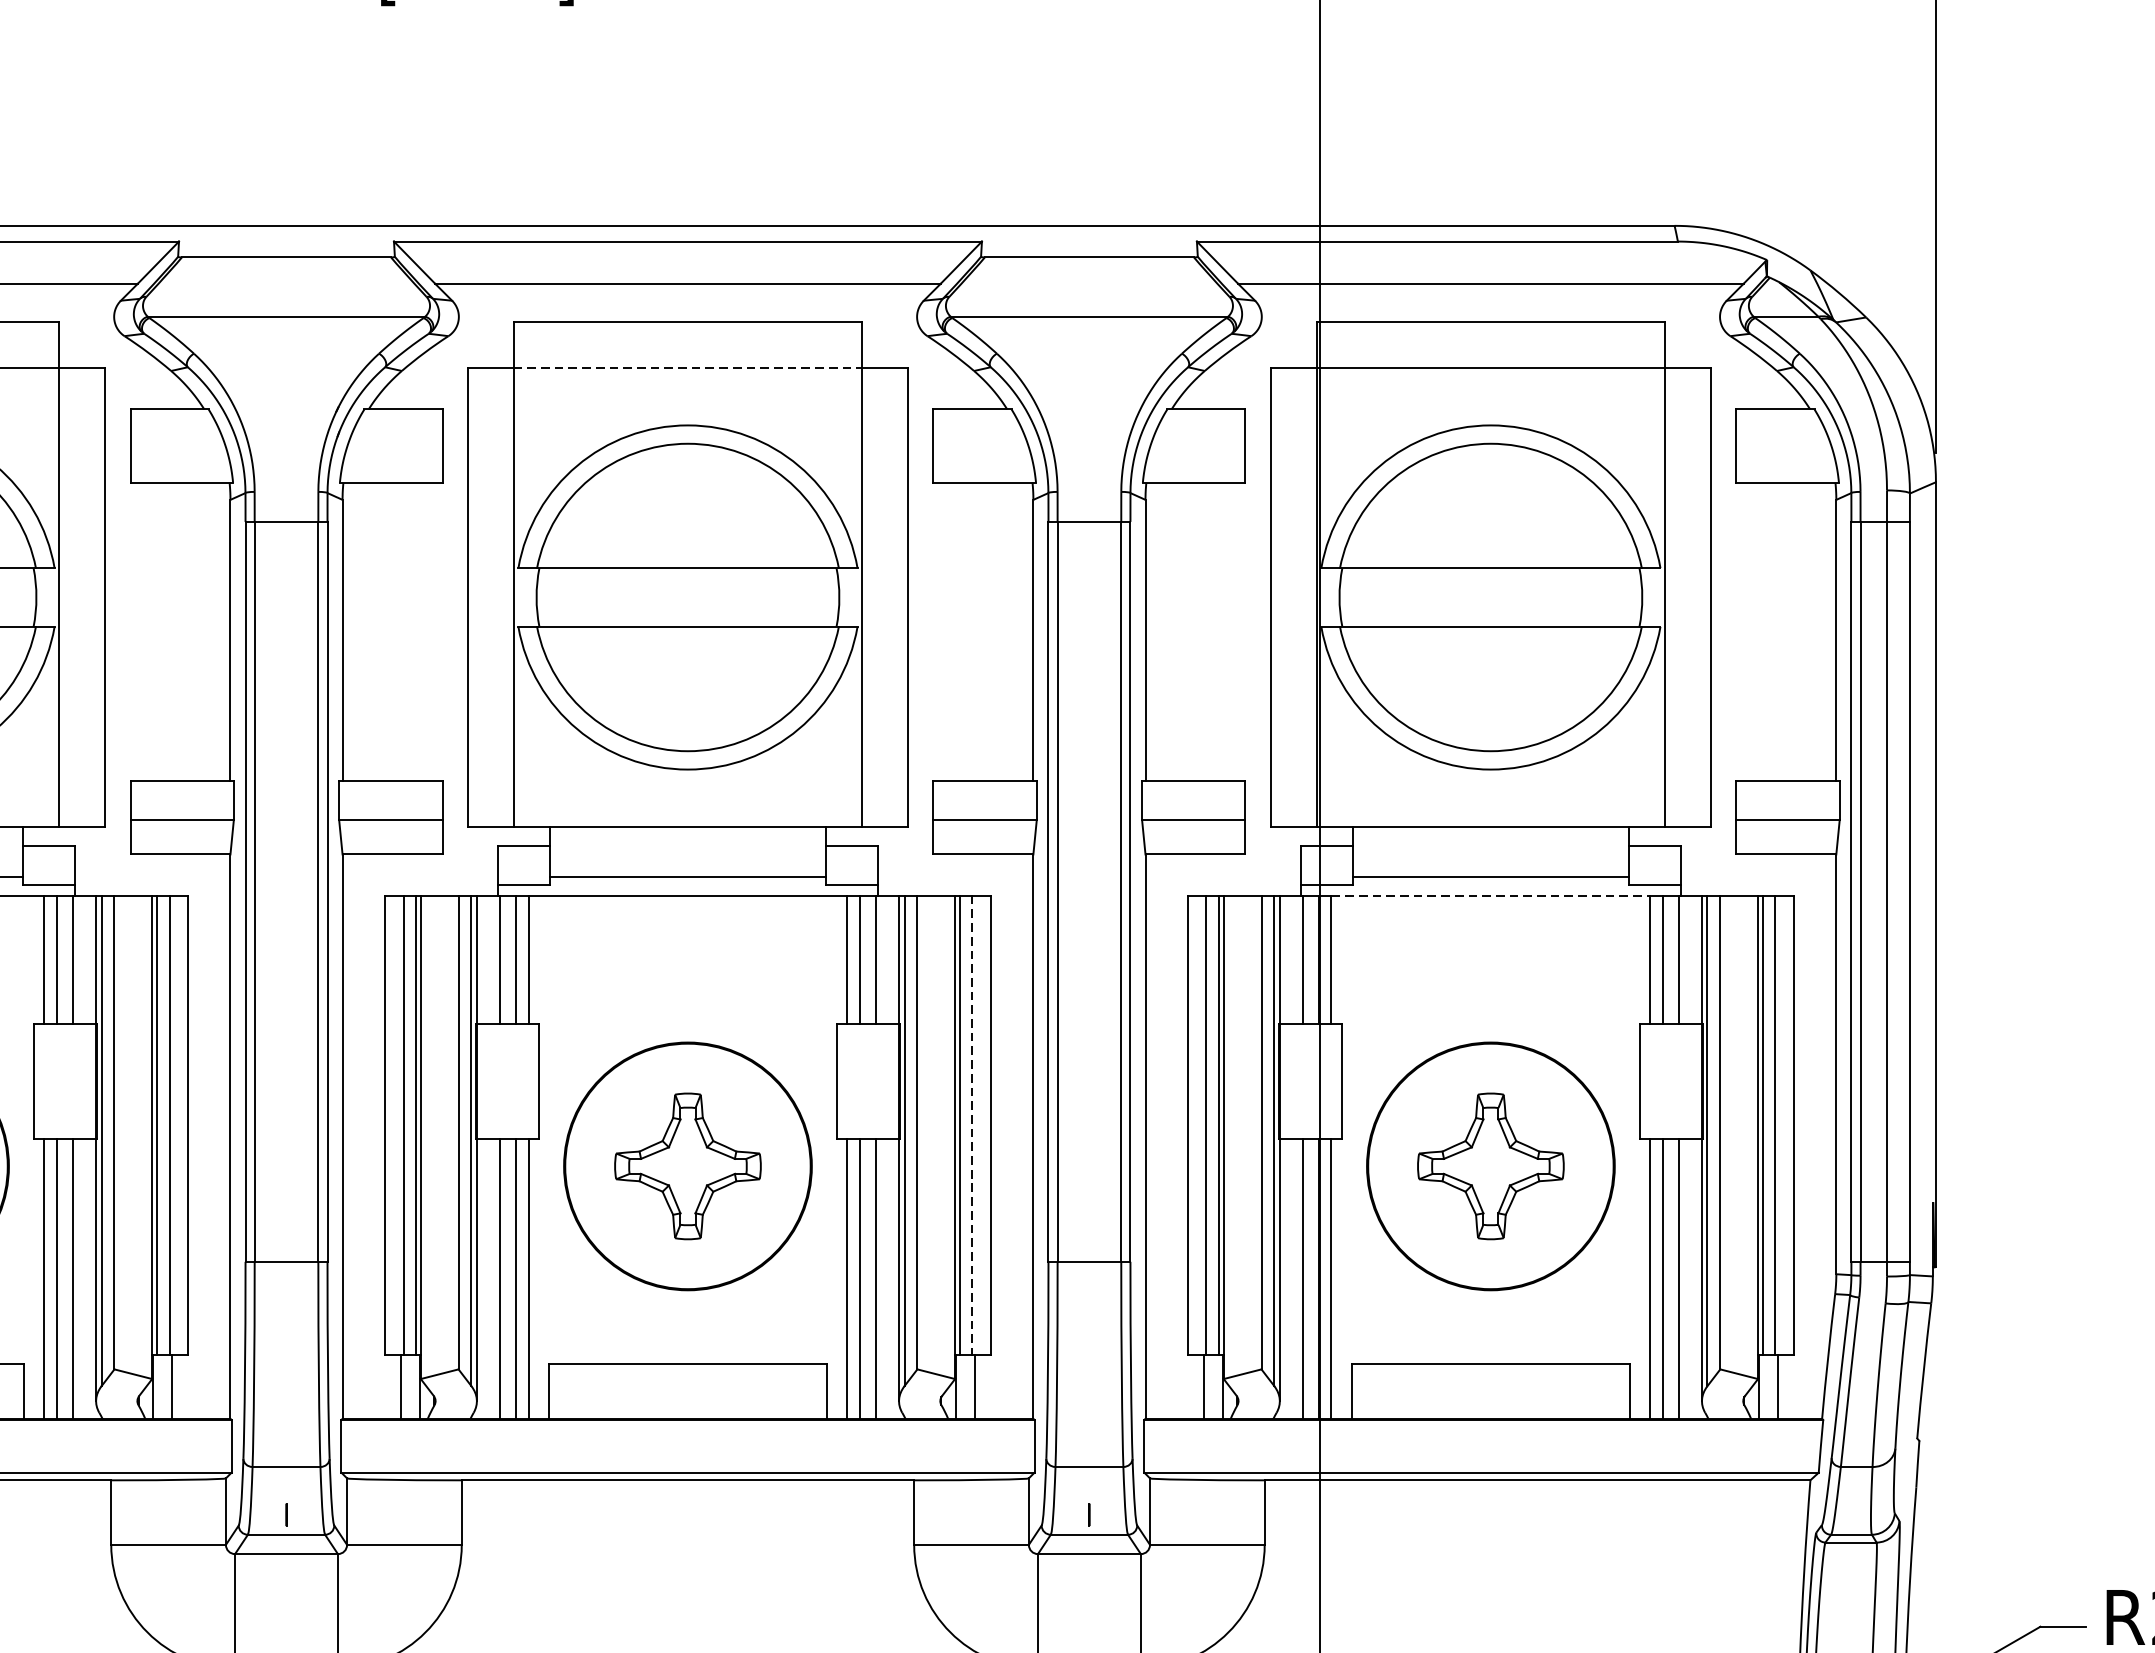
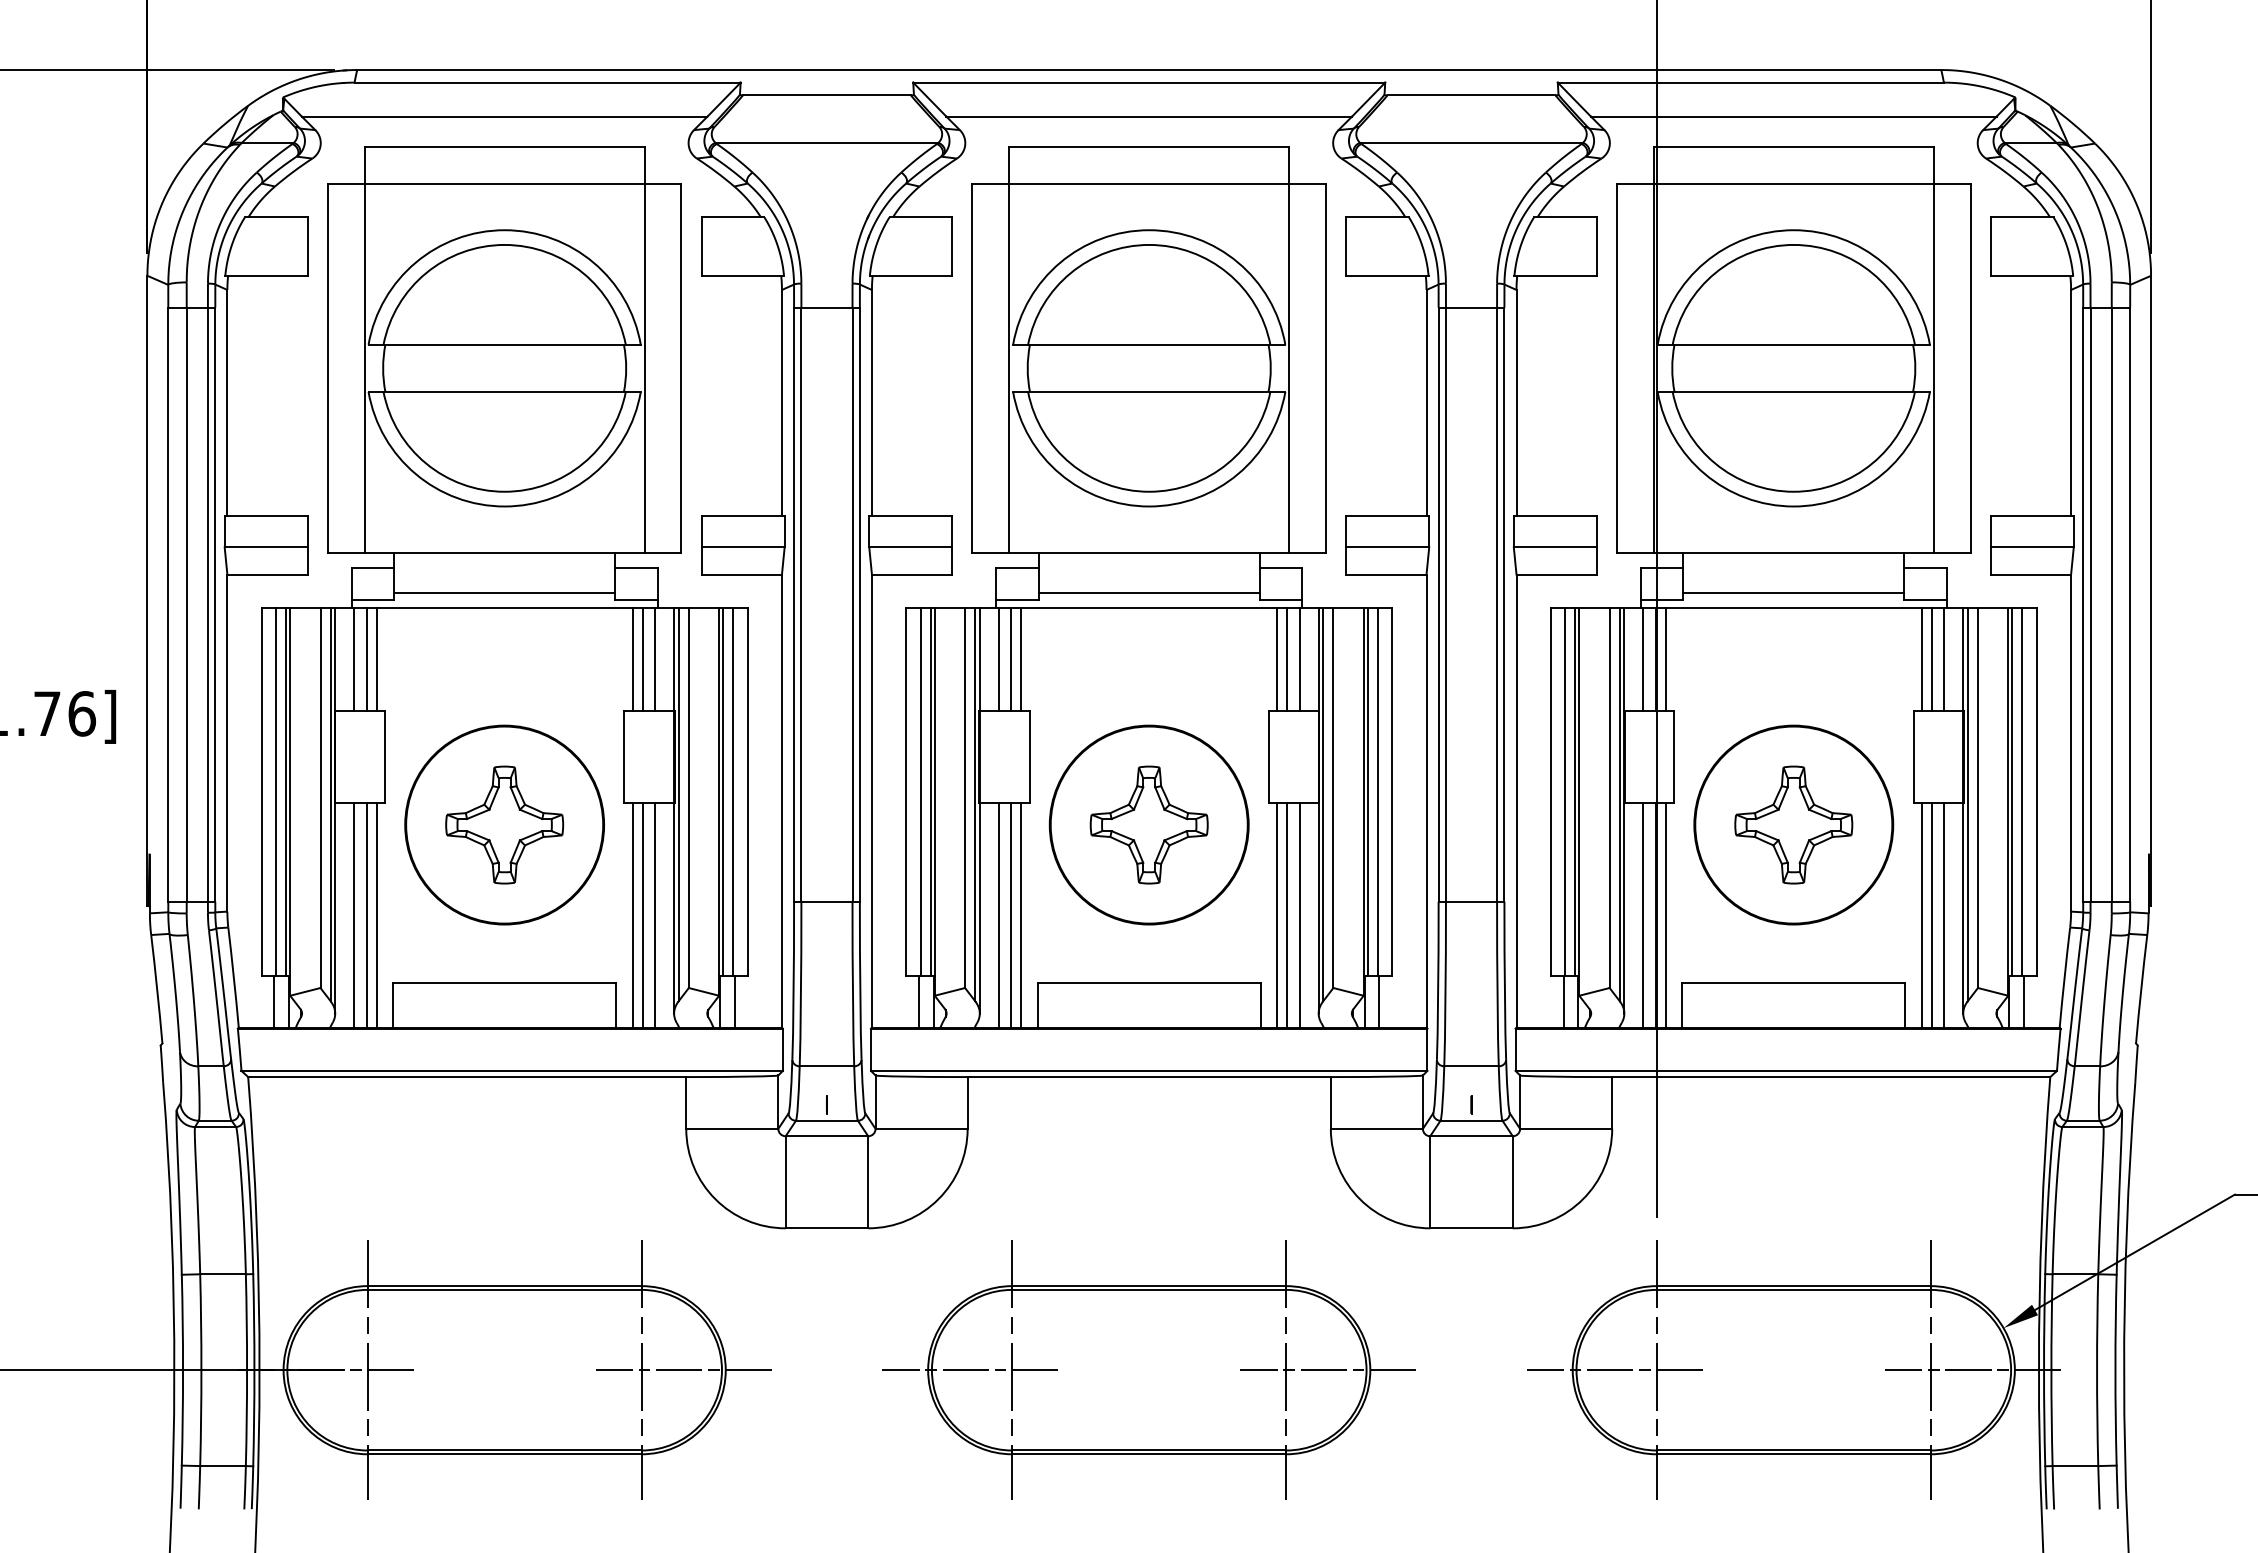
line: (688, 368) -> (1149, 184), dashed -> solid
line: (1490, 895) -> (1793, 607), dashed -> solid
line: (972, 1125) -> (1377, 792), dashed -> solid

